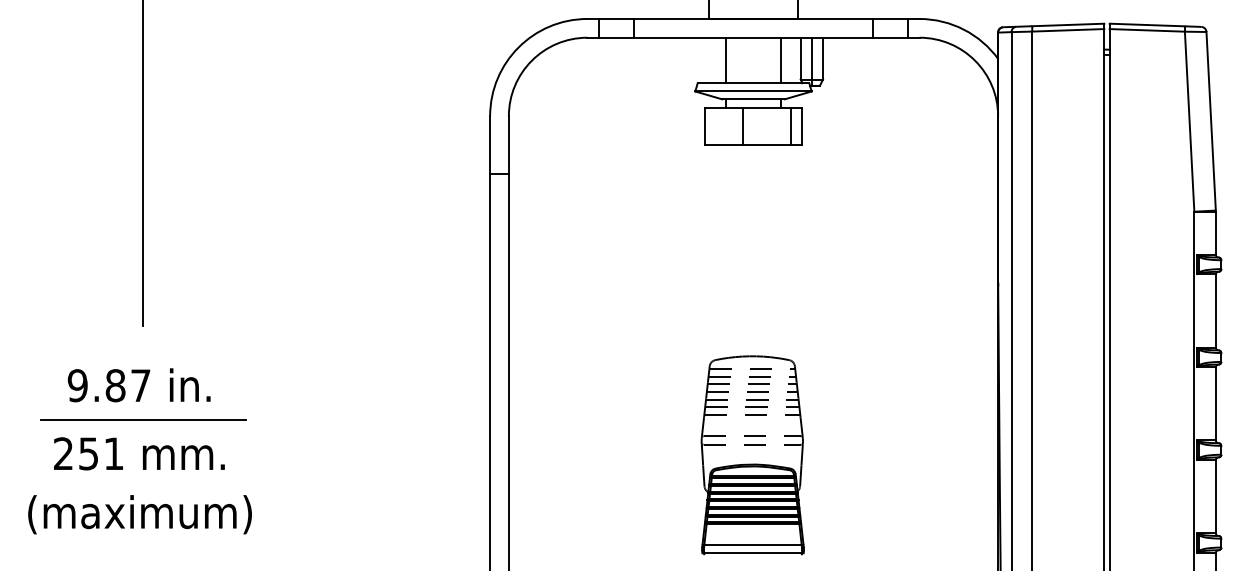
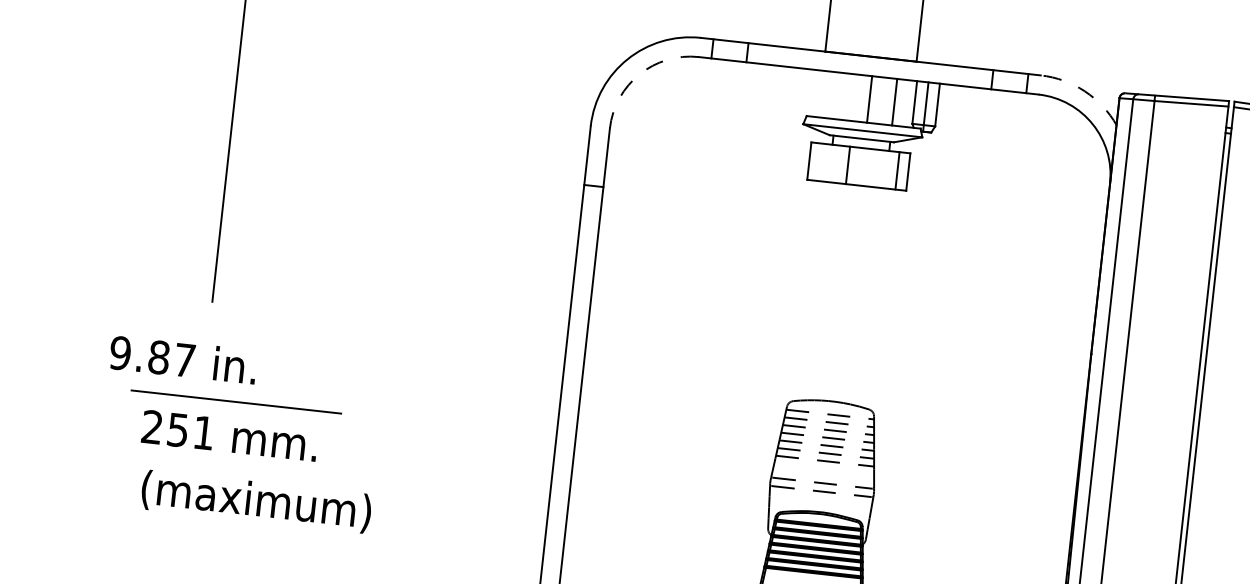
arc: (963, 29) -> (1084, 91), solid -> dashed
arc: (531, 60) -> (639, 74), solid -> dashed
line: (725, 60) -> (869, 99), moved
text: (138, 385) -> (182, 359), moved
line: (143, 419) -> (236, 401), moved
text: (139, 453) -> (230, 435), moved
text: (139, 514) -> (255, 501), moved

